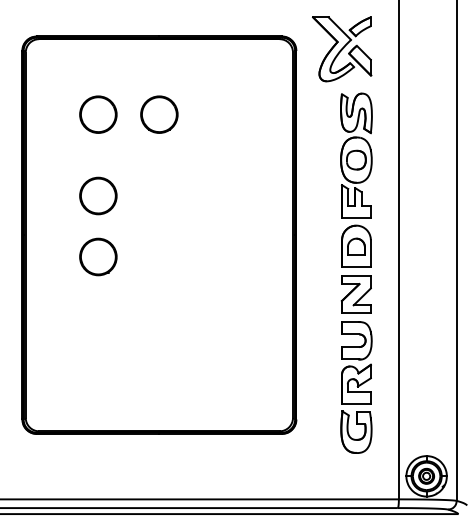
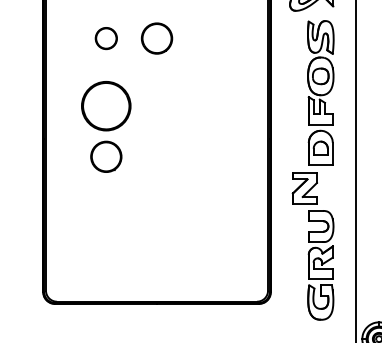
circle: (98, 114) -> (106, 38), size x0.7
part: (98, 195) -> (106, 105), size x1.6
part: (355, 294) -> (304, 188), moved

